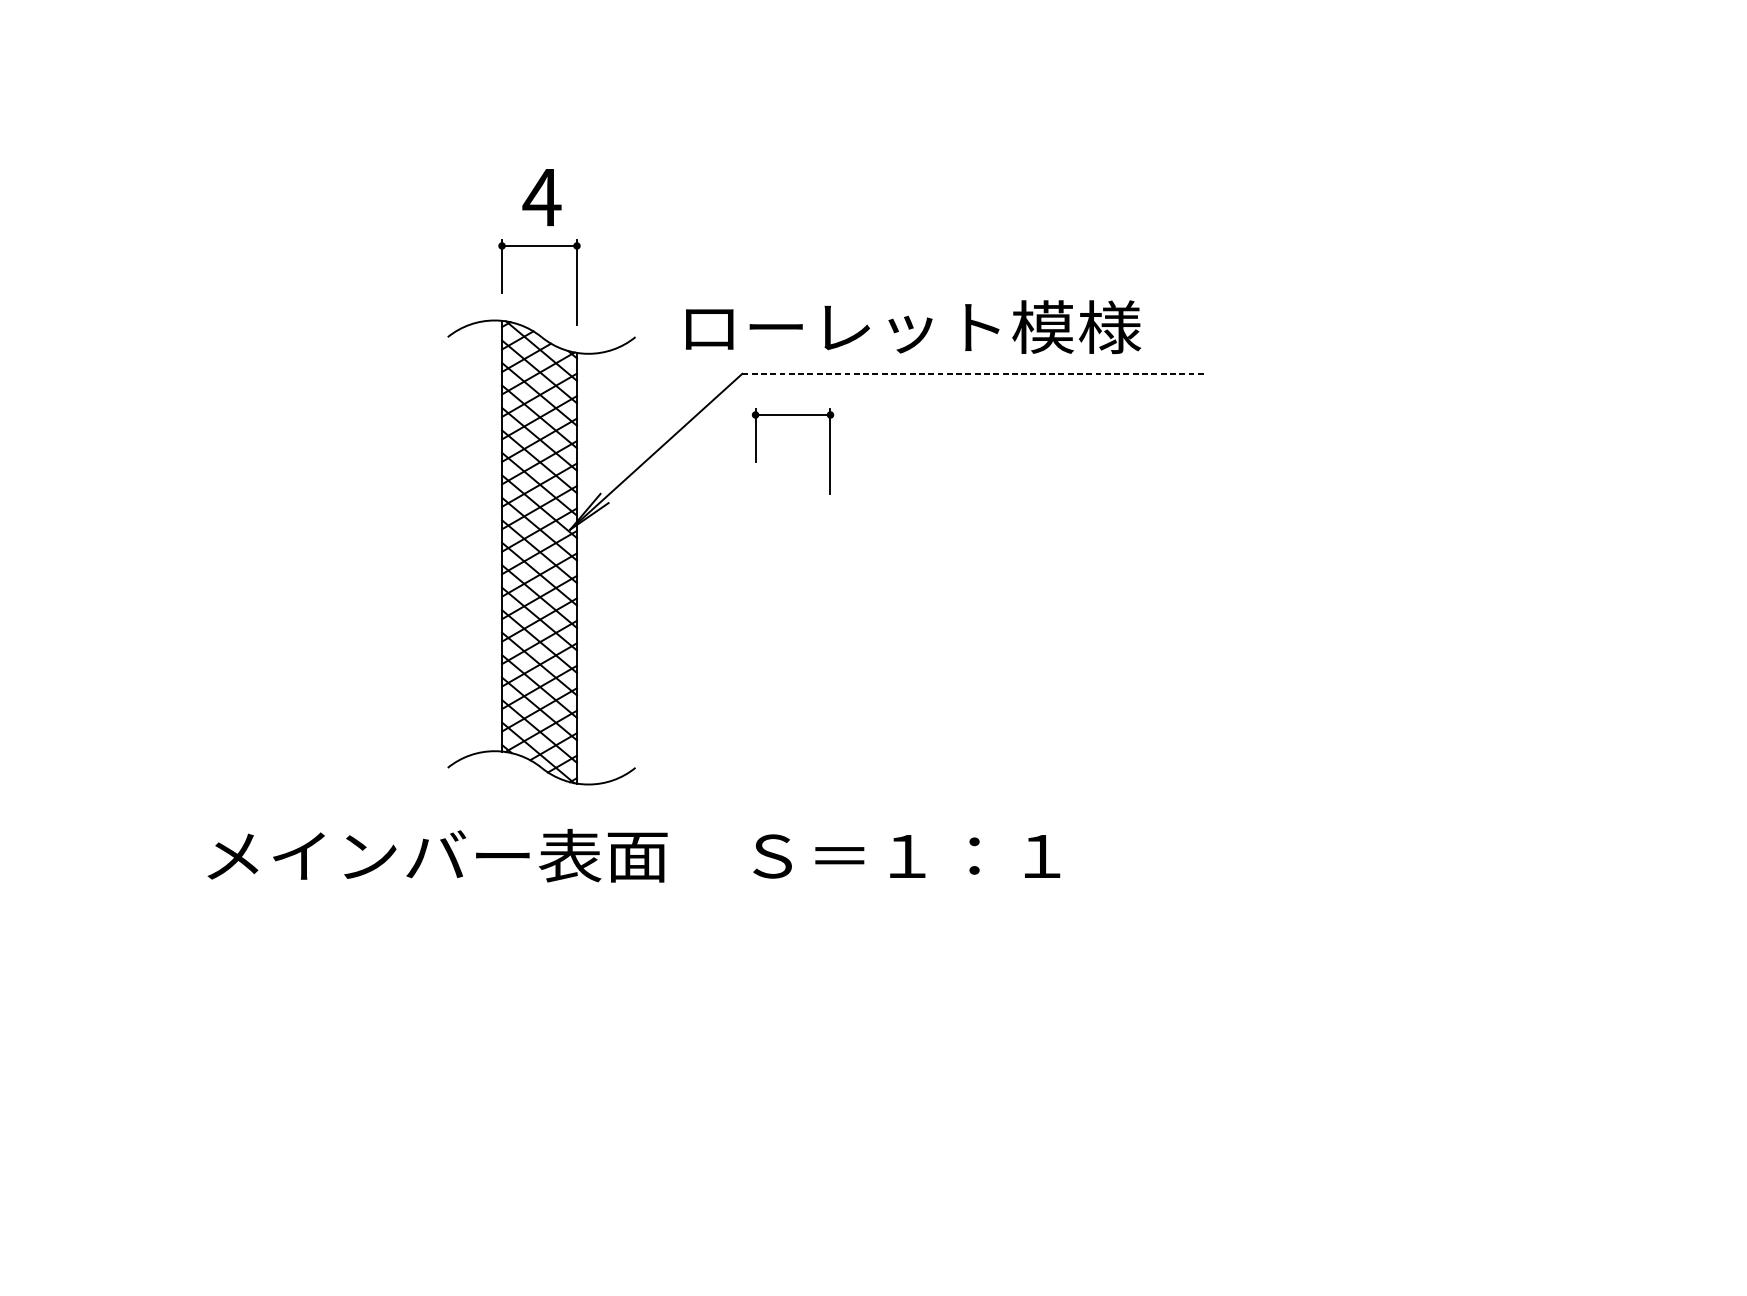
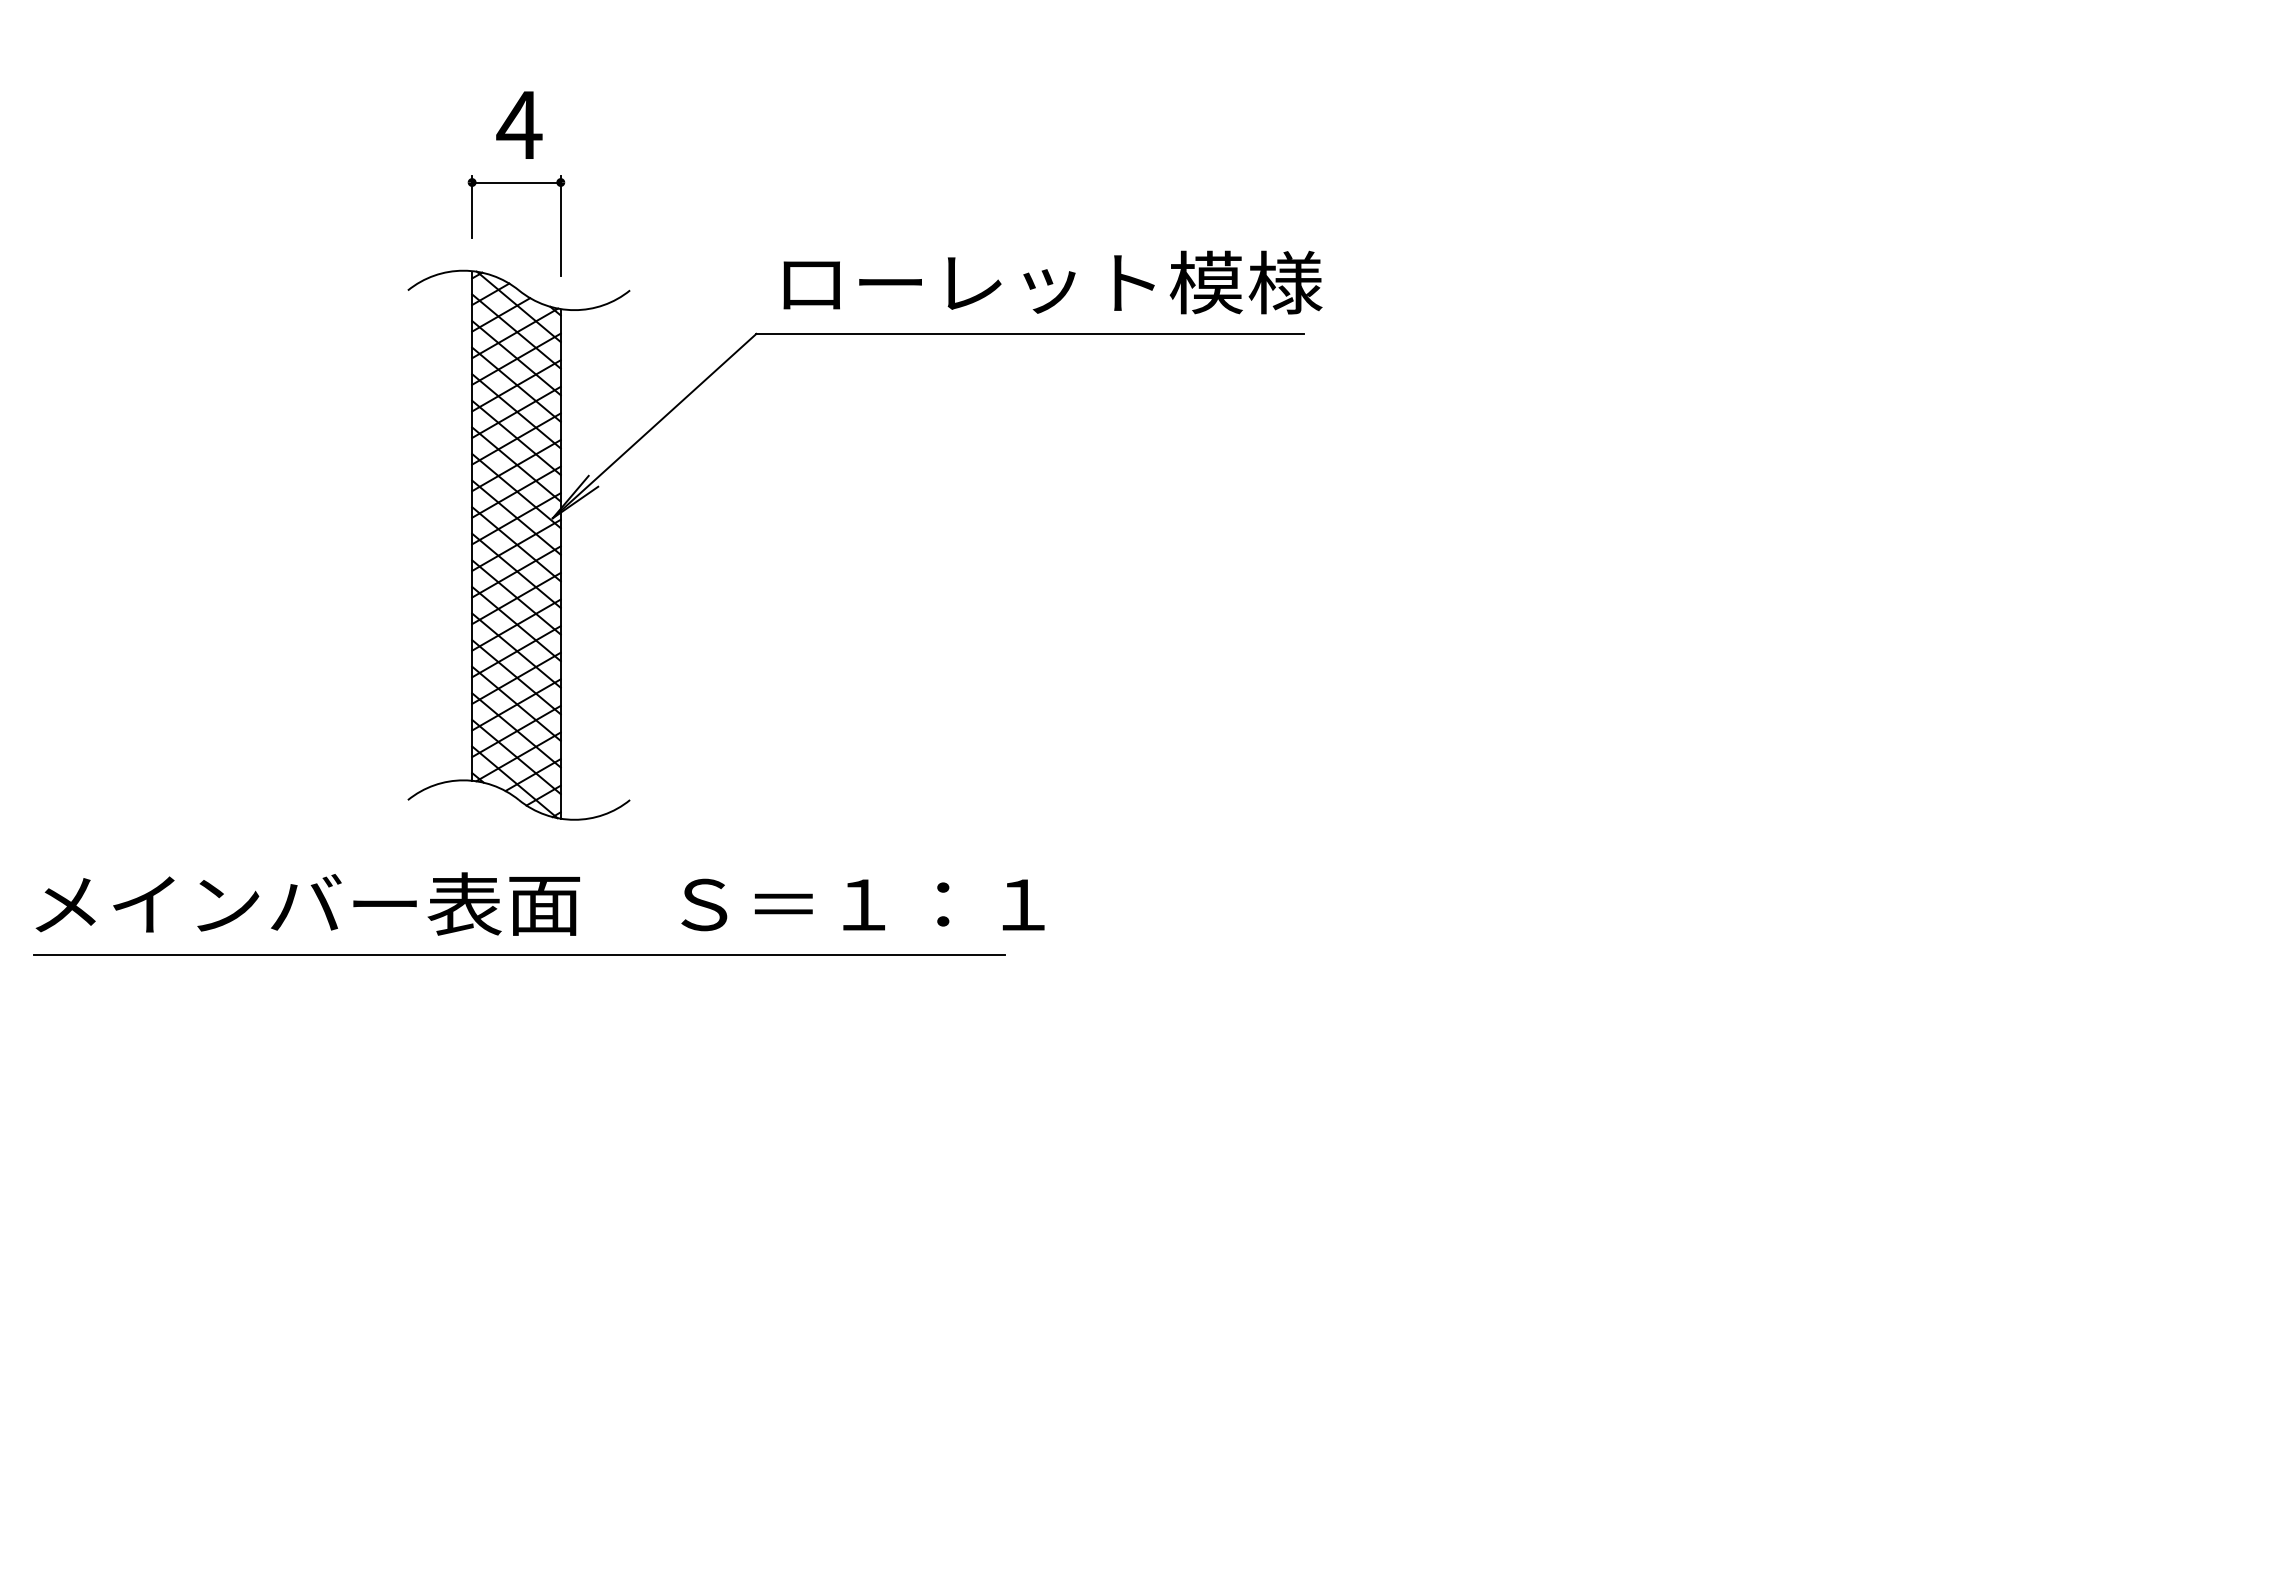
text: (913, 327) -> (1052, 282), moved
line: (973, 373) -> (1030, 333), dashed -> solid
part: (793, 415) -> (816, 383), removed
text: (633, 855) -> (539, 903), moved
line: (542, 898) -> (519, 954), added

